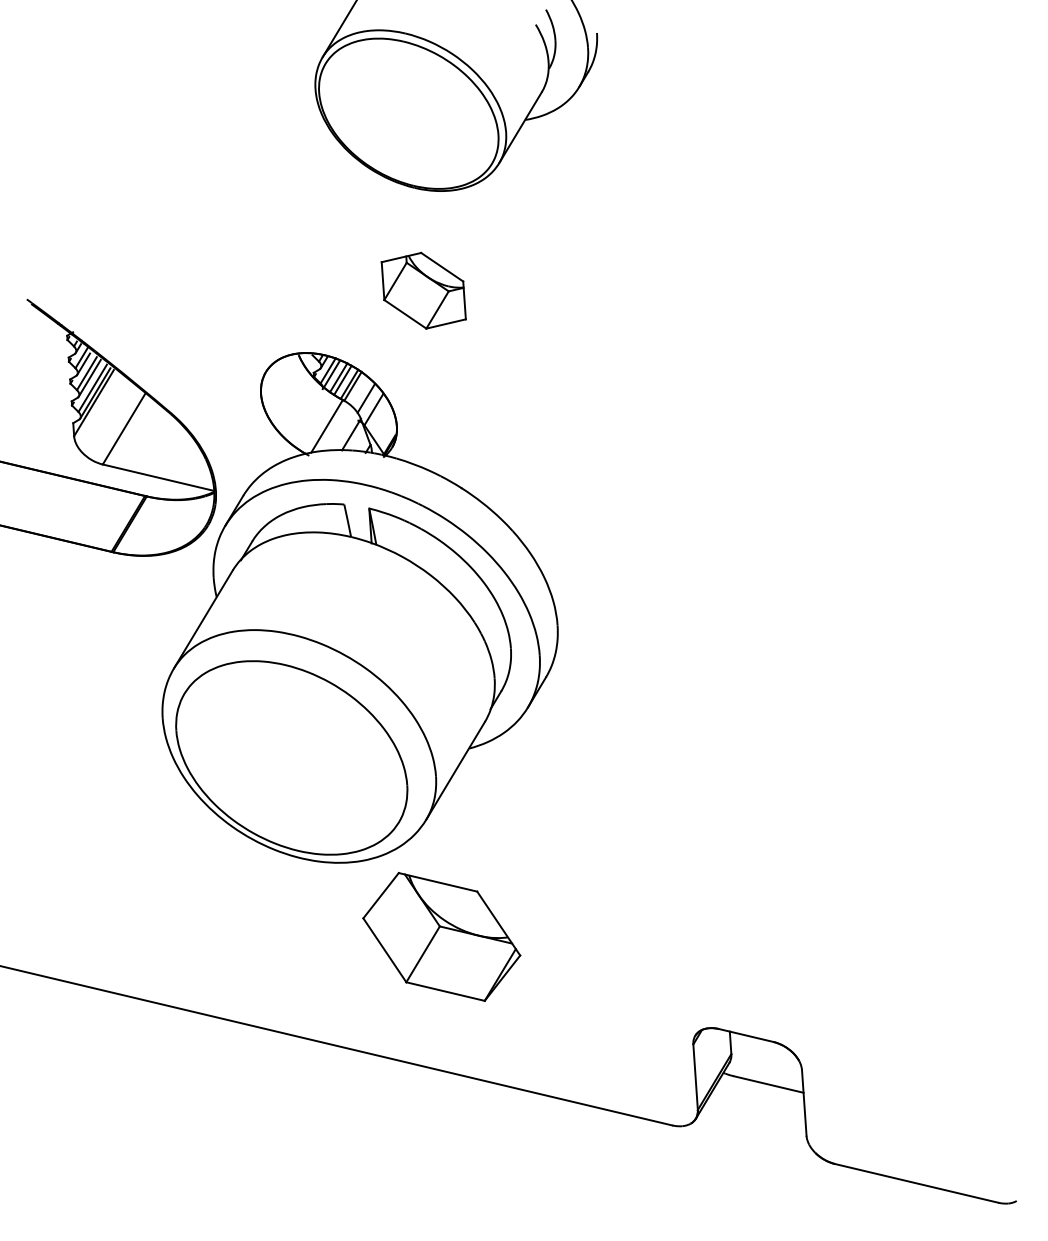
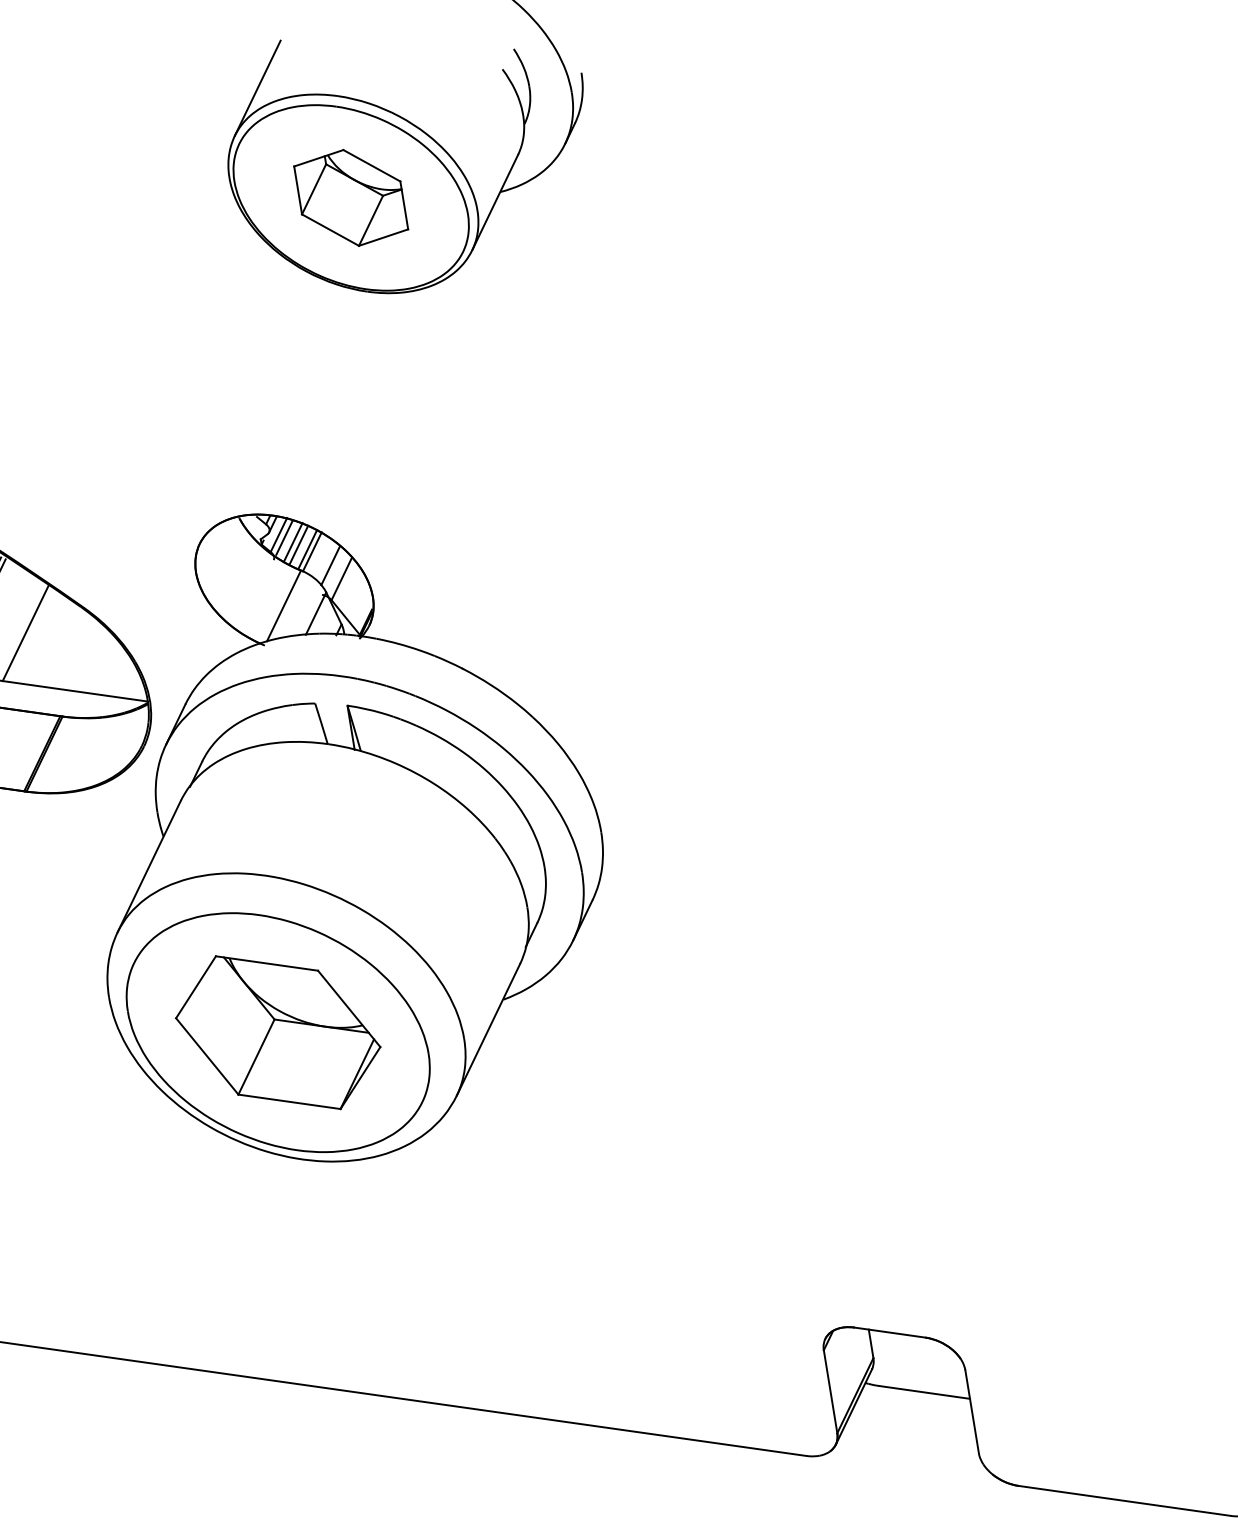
part: (423, 290) -> (350, 197), moved
part: (441, 936) -> (277, 1032), moved

